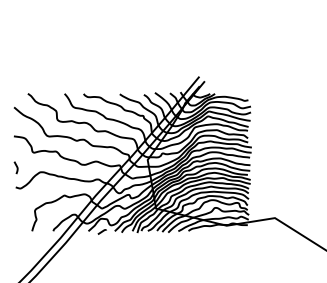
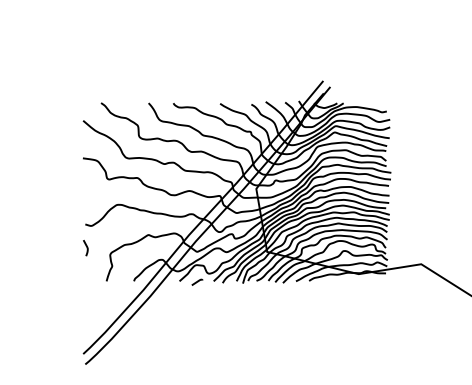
curve: (16, 168) -> (86, 248), moved

